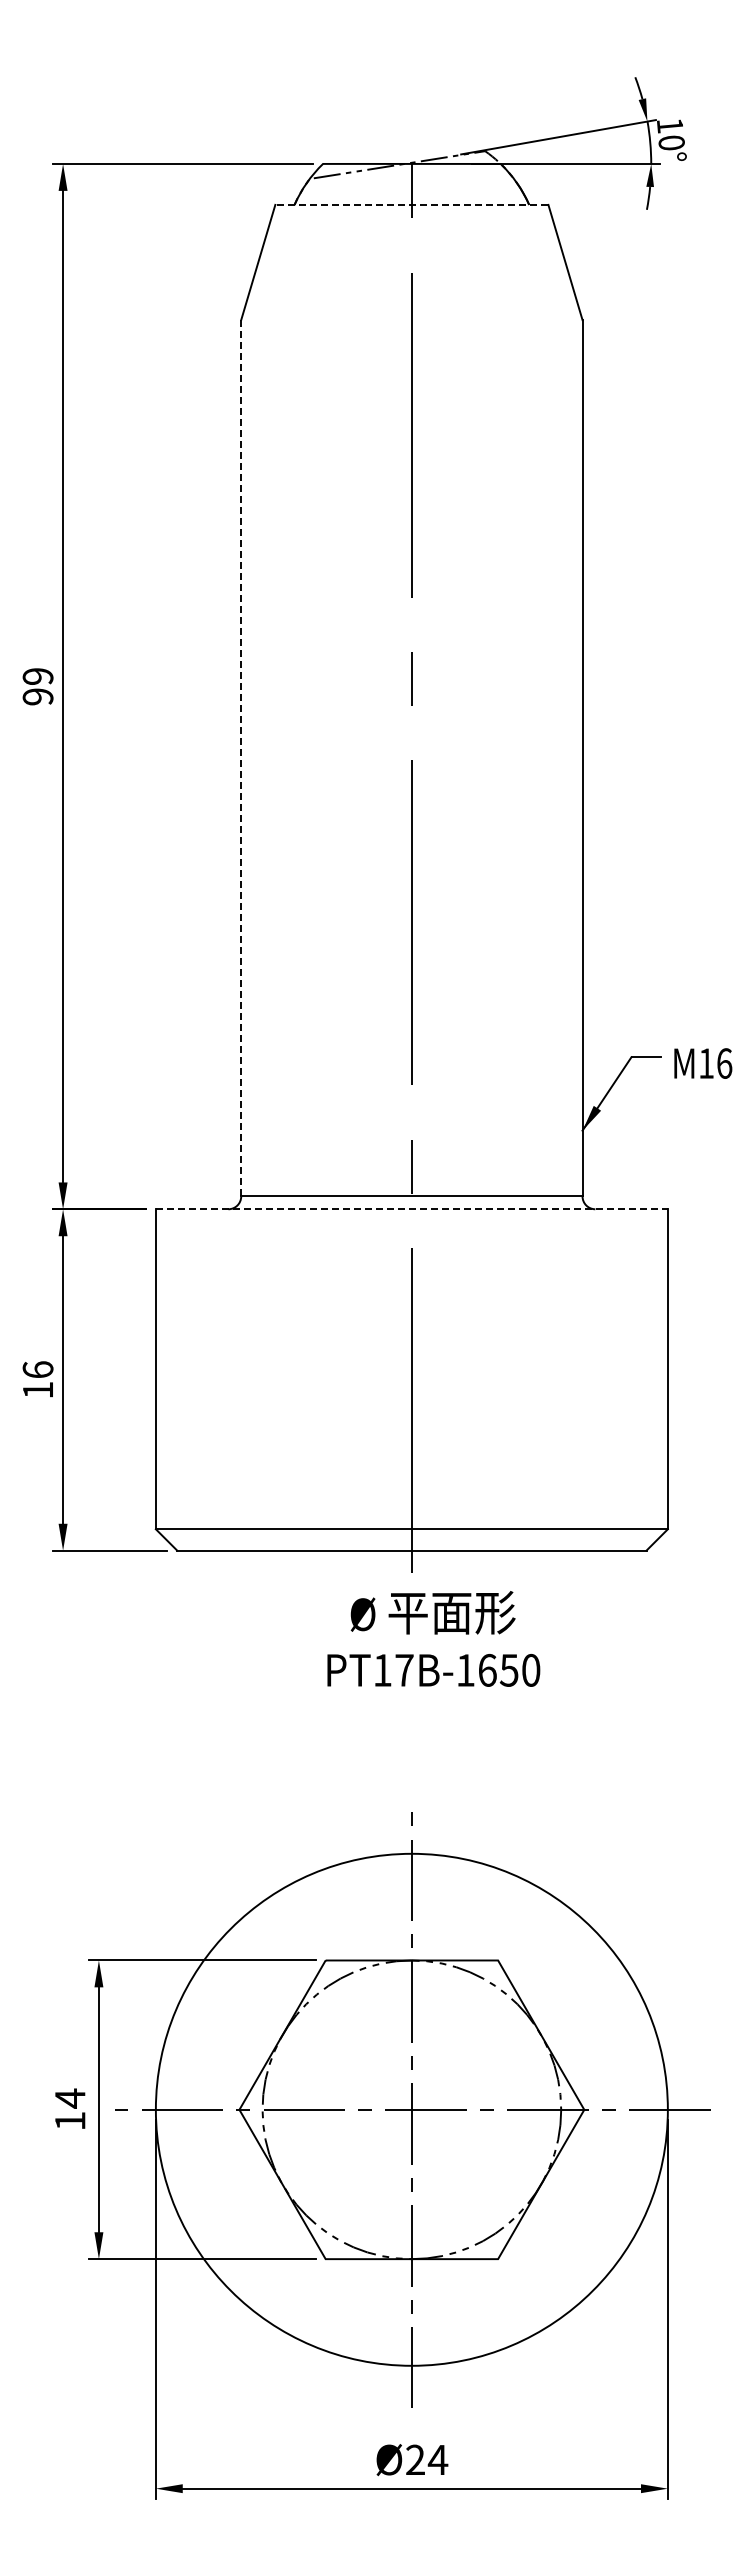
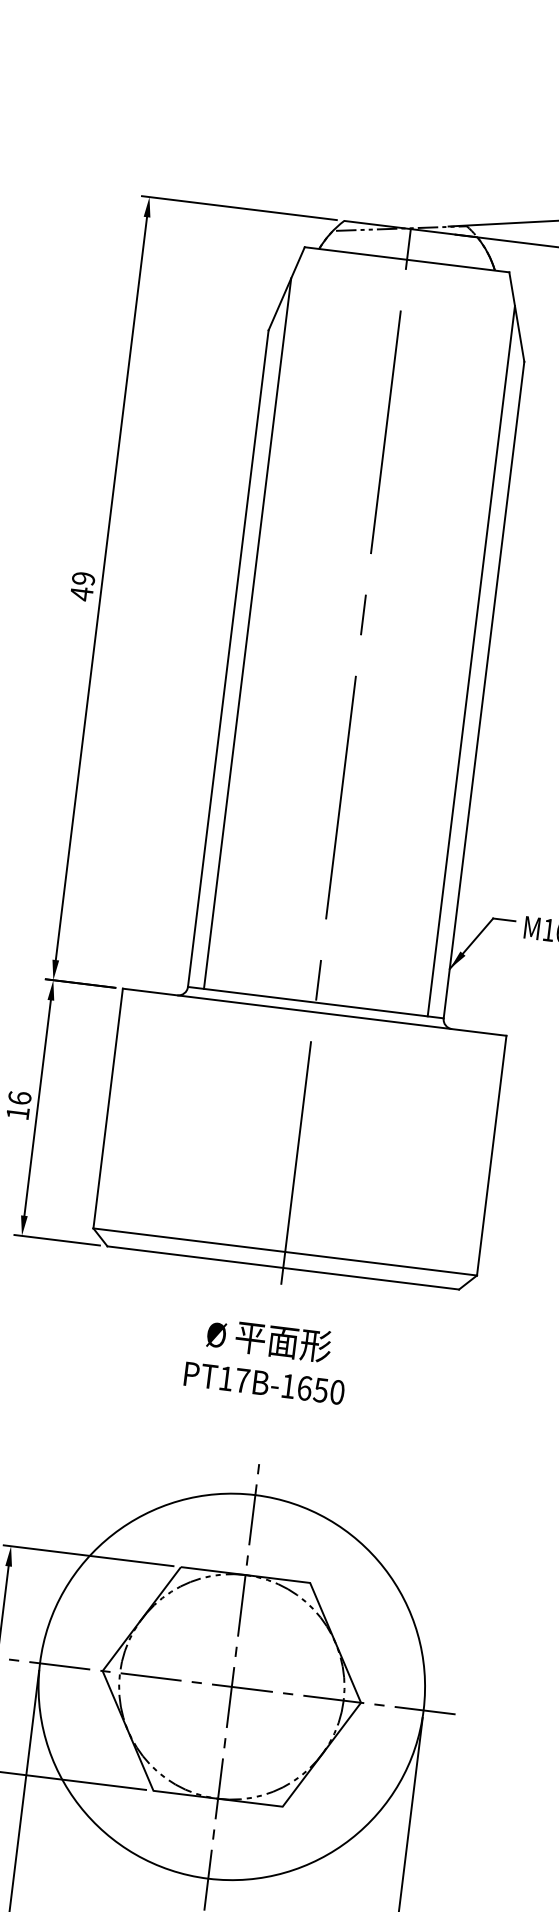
line: (411, 204) -> (406, 259), dashed -> solid
text: (37, 696) -> (81, 593), 99 -> 49
line: (262, 722) -> (247, 633), added
line: (561, 722) -> (471, 661), added
line: (241, 757) -> (228, 658), dashed -> solid
line: (411, 1209) -> (314, 1012), dashed -> solid
text: (433, 1638) -> (267, 1359), moved

